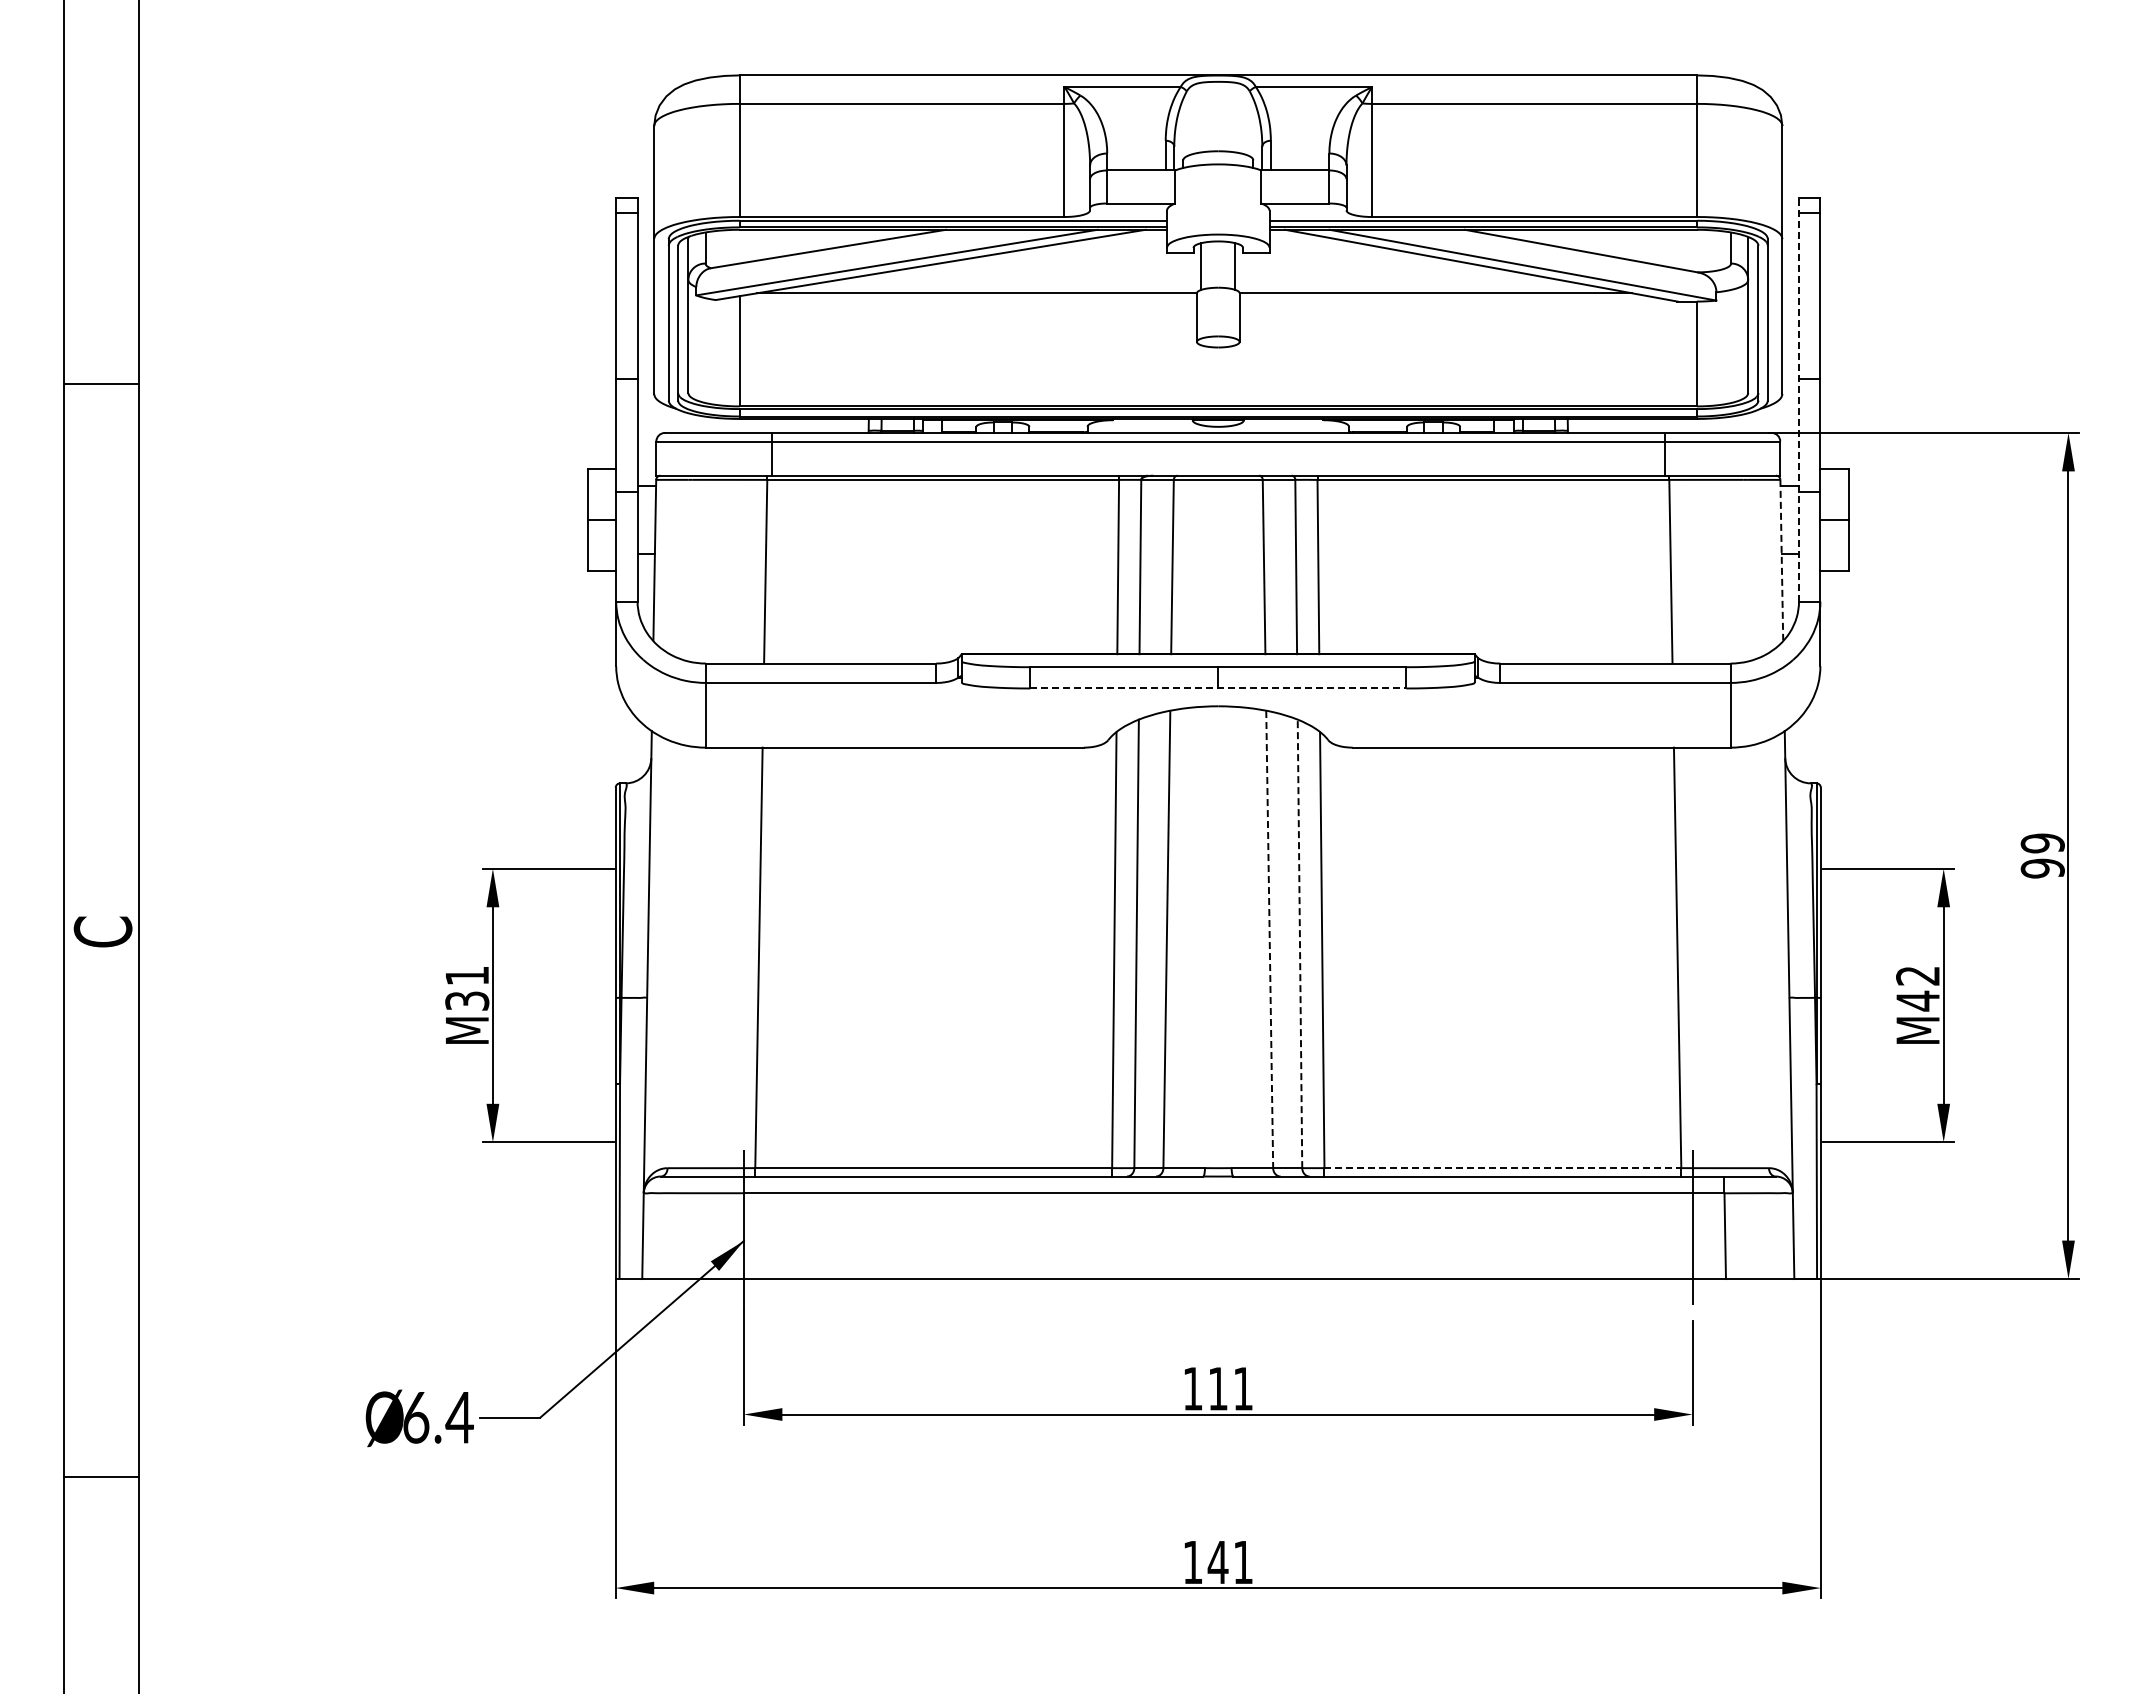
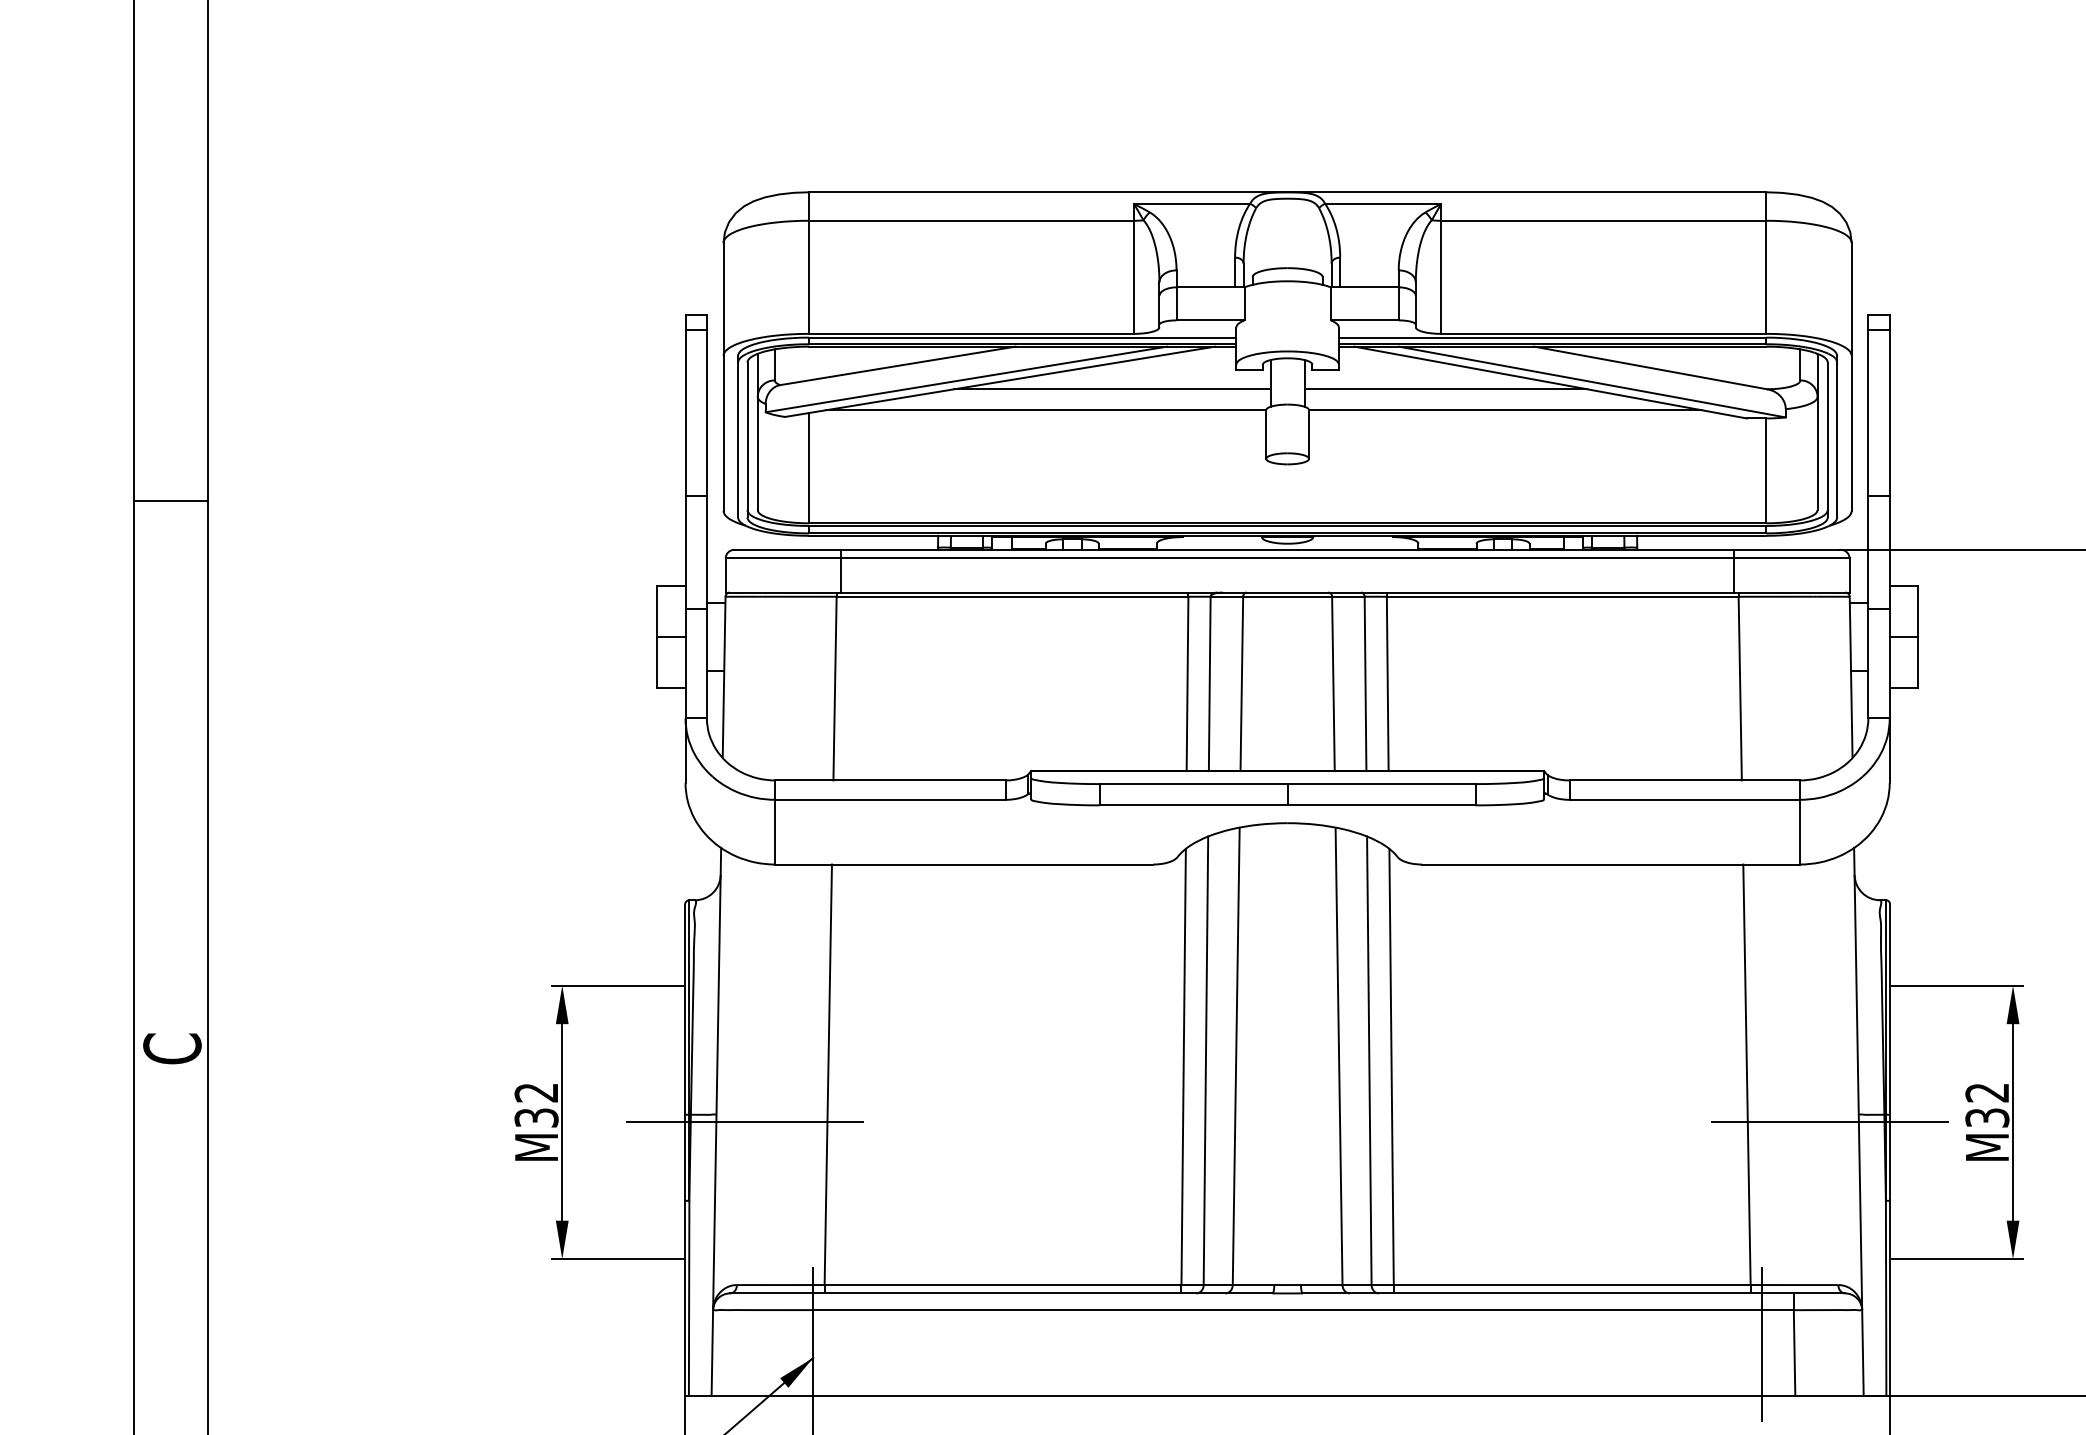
line: (1043, 272) -> (1112, 389), added
line: (1376, 272) -> (1445, 389), added
line: (1799, 399) -> (1868, 516), dashed -> solid
line: (1781, 560) -> (1850, 677), dashed -> solid
line: (1218, 688) -> (1287, 805), dashed -> solid
line: (1269, 939) -> (1338, 1056), dashed -> solid
line: (1299, 943) -> (1368, 1060), dashed -> solid
text: (466, 976) -> (535, 1093), M31 -> M32
text: (1918, 1000) -> (1987, 1117), M42 -> M32
line: (675, 1005) -> (744, 1122), added
line: (1760, 1005) -> (1829, 1122), added
line: (1503, 1168) -> (1572, 1285), dashed -> solid

